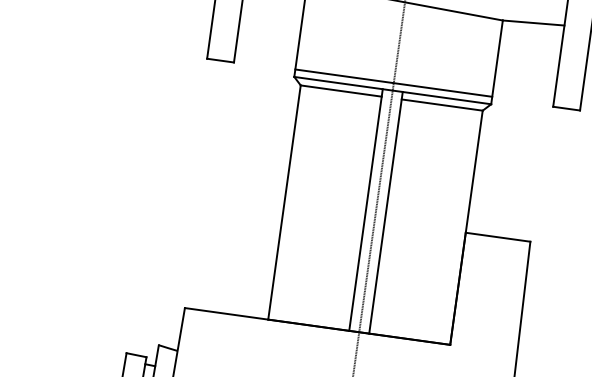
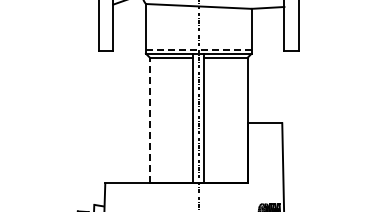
line: (393, 82) -> (198, 49), solid -> dashed
line: (283, 202) -> (149, 120), solid -> dashed

